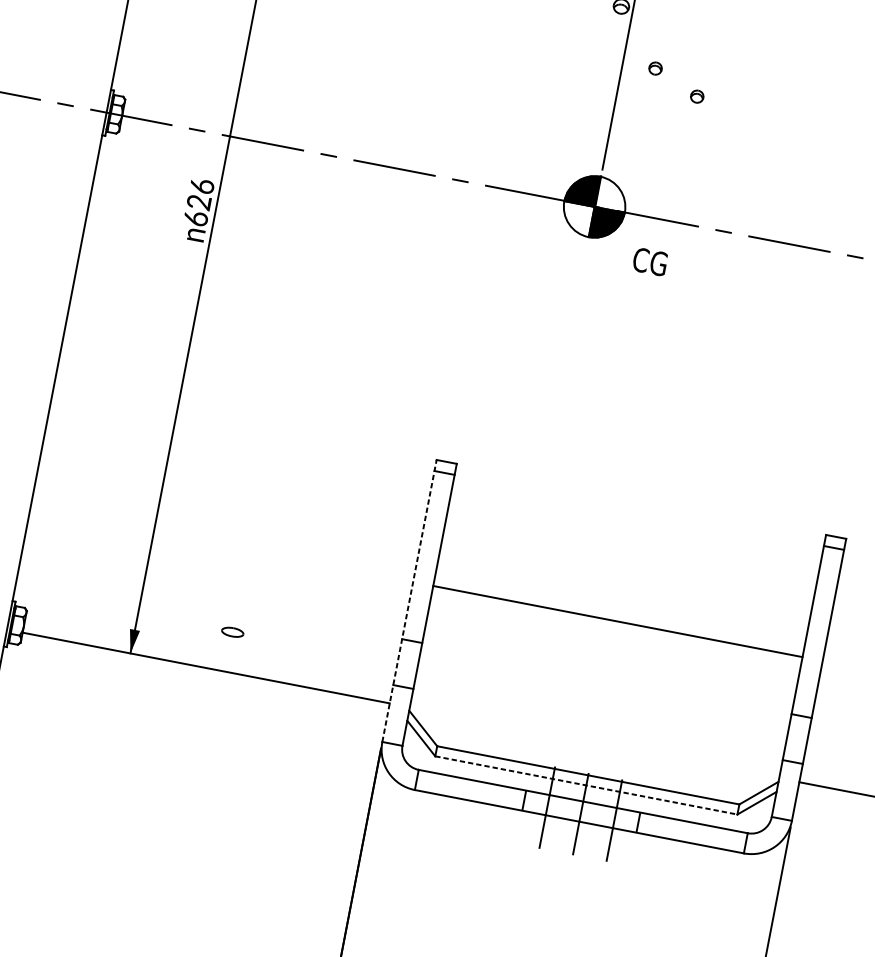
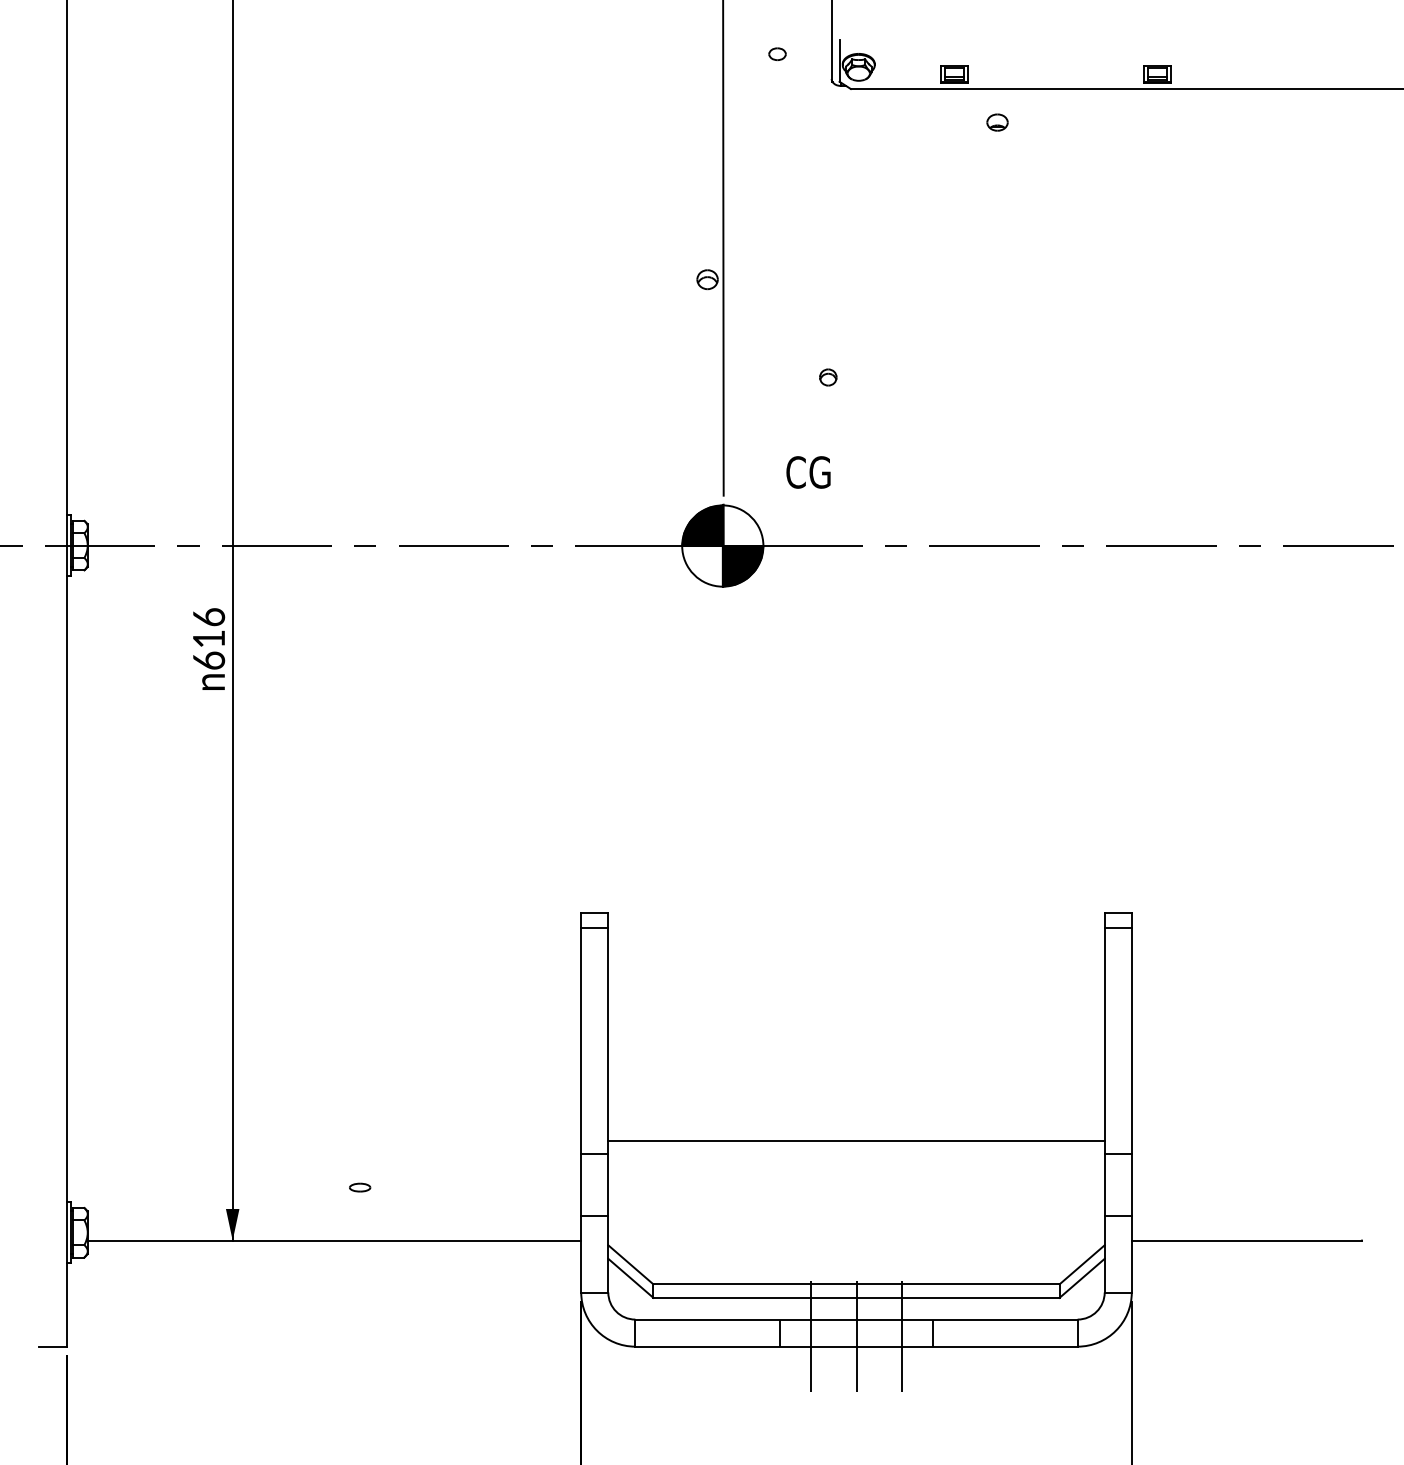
part: (655, 68) -> (767, 351), removed
text: (198, 202) -> (208, 639), 626 -> 616
text: (650, 261) -> (808, 472), moved
line: (409, 600) -> (581, 1102), dashed -> solid
line: (617, 621) -> (856, 1140), moved
part: (233, 632) -> (360, 1187), size x0.71
line: (587, 785) -> (857, 1297), dashed -> solid

